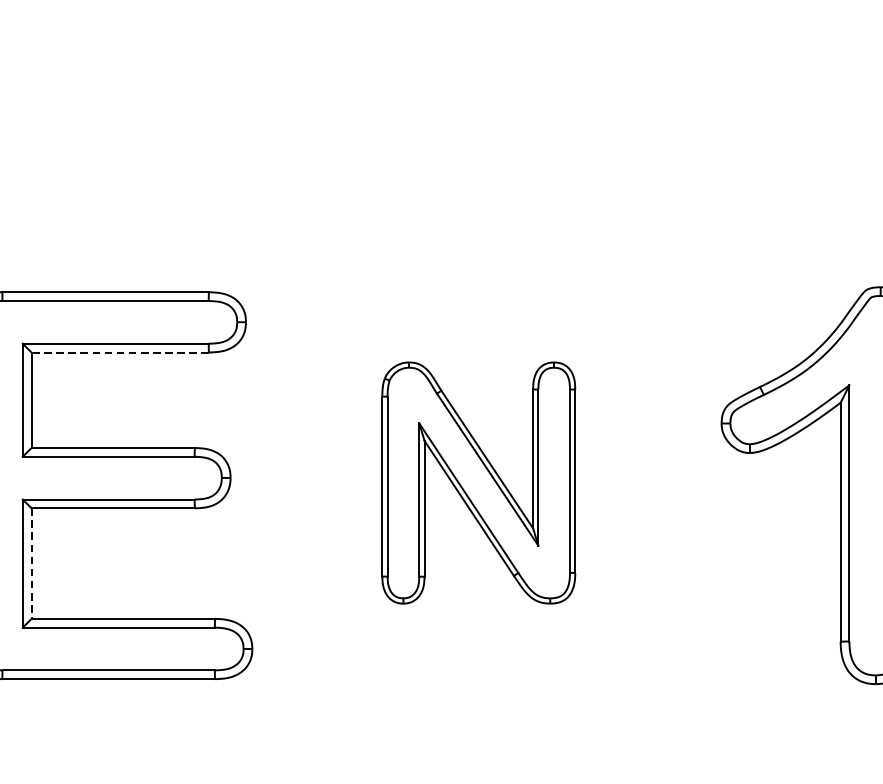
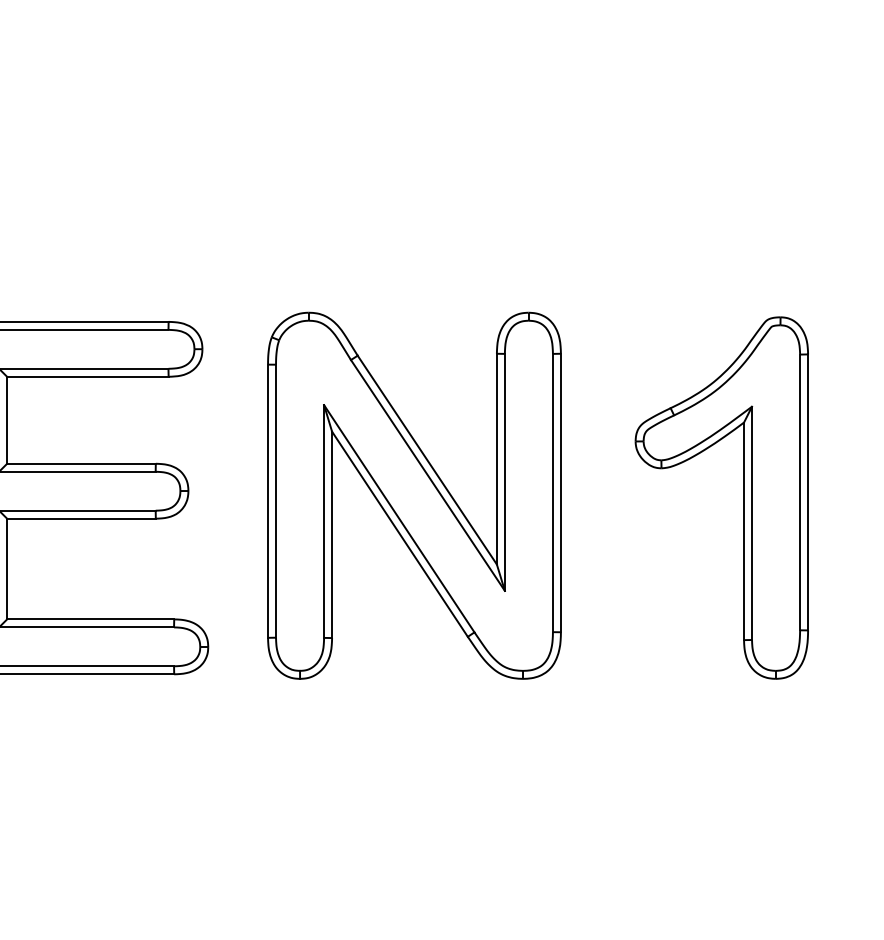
line: (119, 352) -> (87, 376), dashed -> solid
part: (478, 482) -> (414, 495), size x1.67
line: (31, 564) -> (7, 569), dashed -> solid

